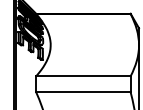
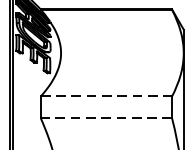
line: (83, 76) -> (106, 96), solid -> dashed
line: (82, 92) -> (105, 118), solid -> dashed

